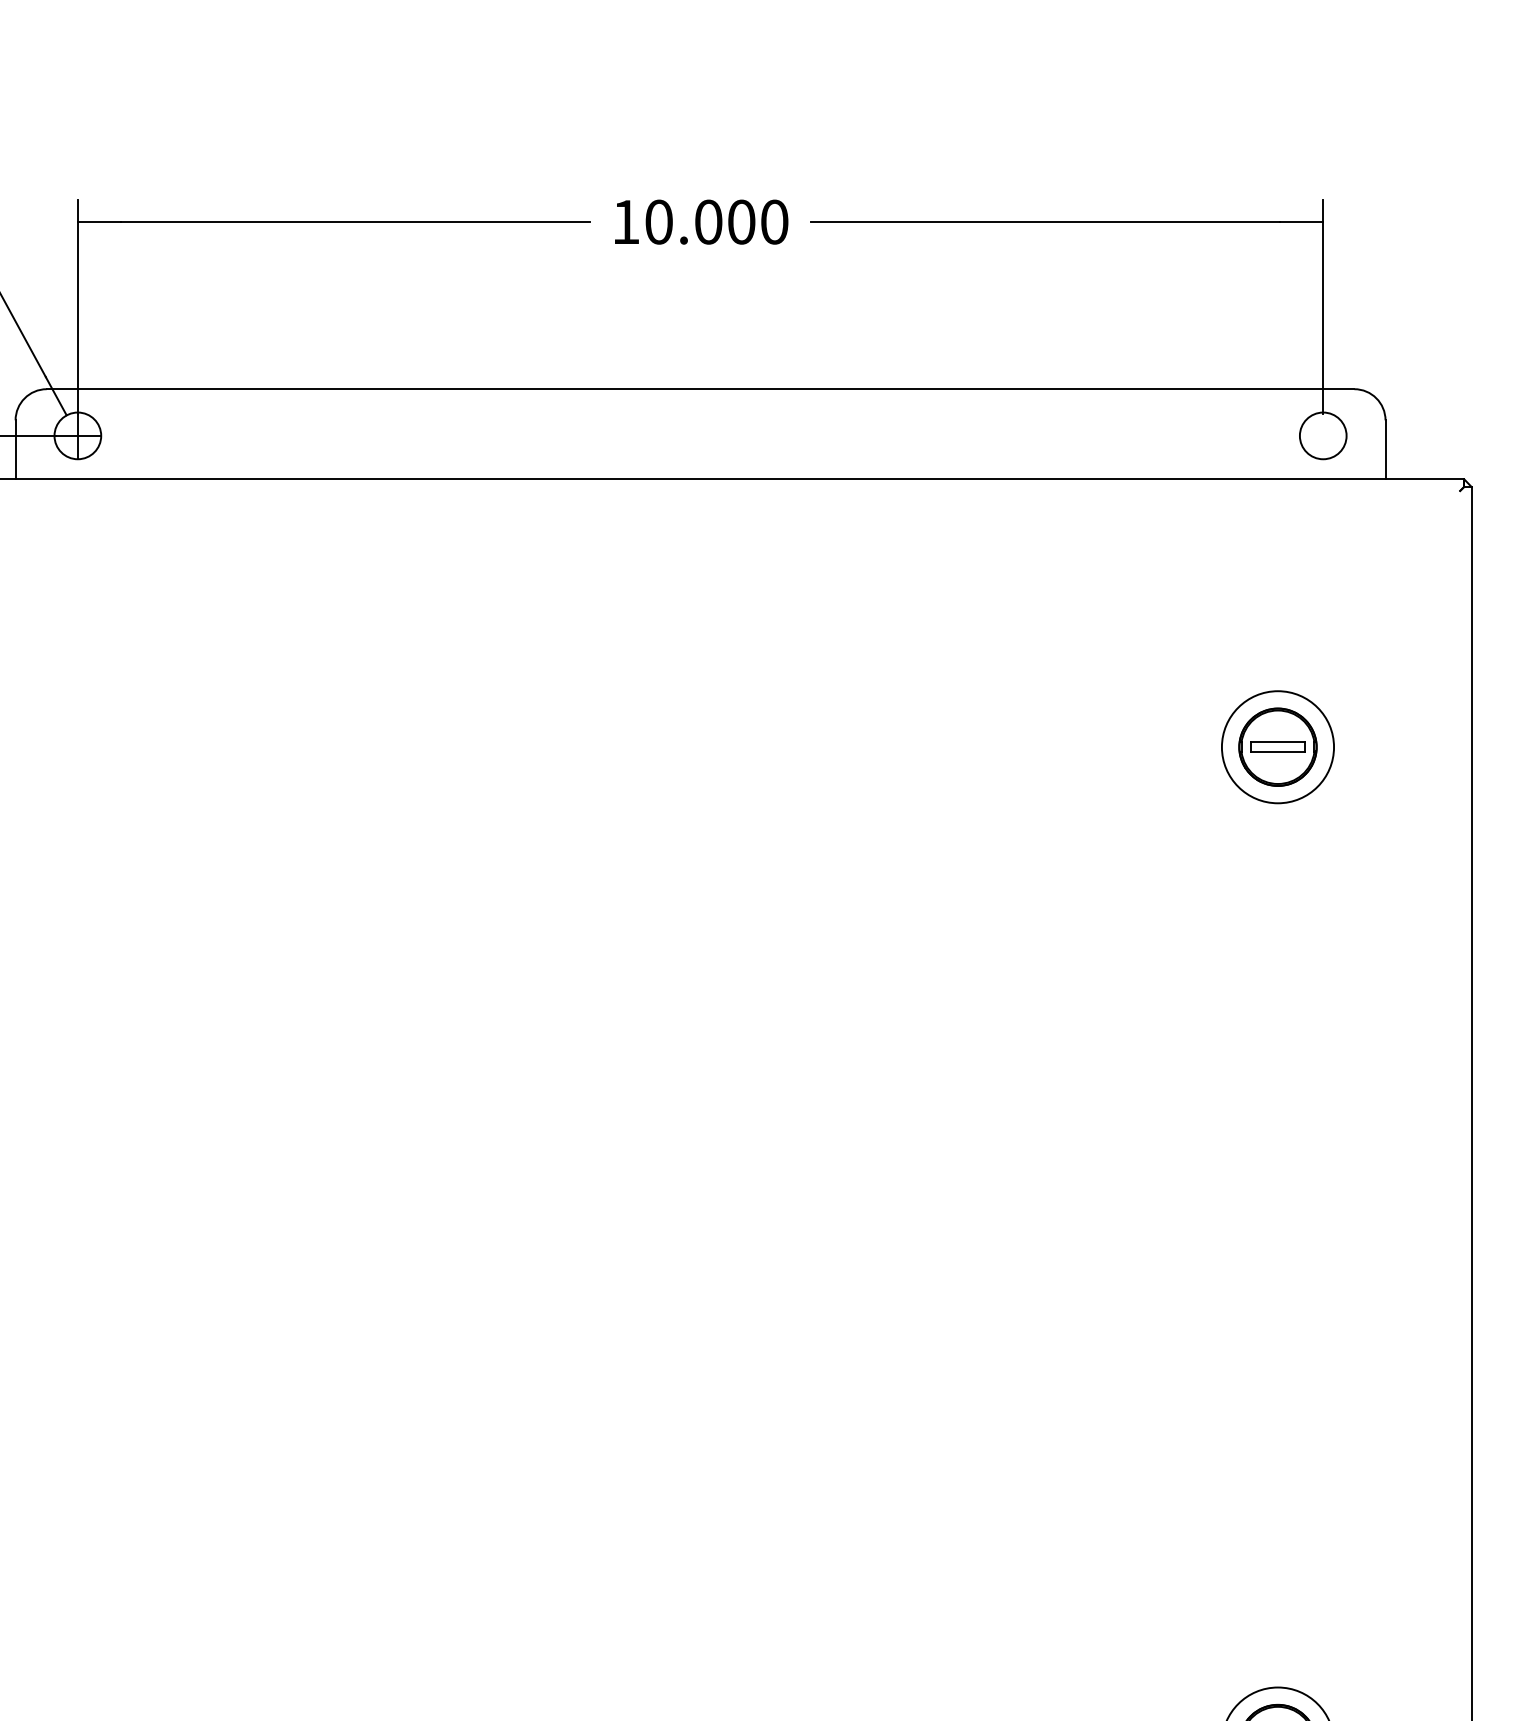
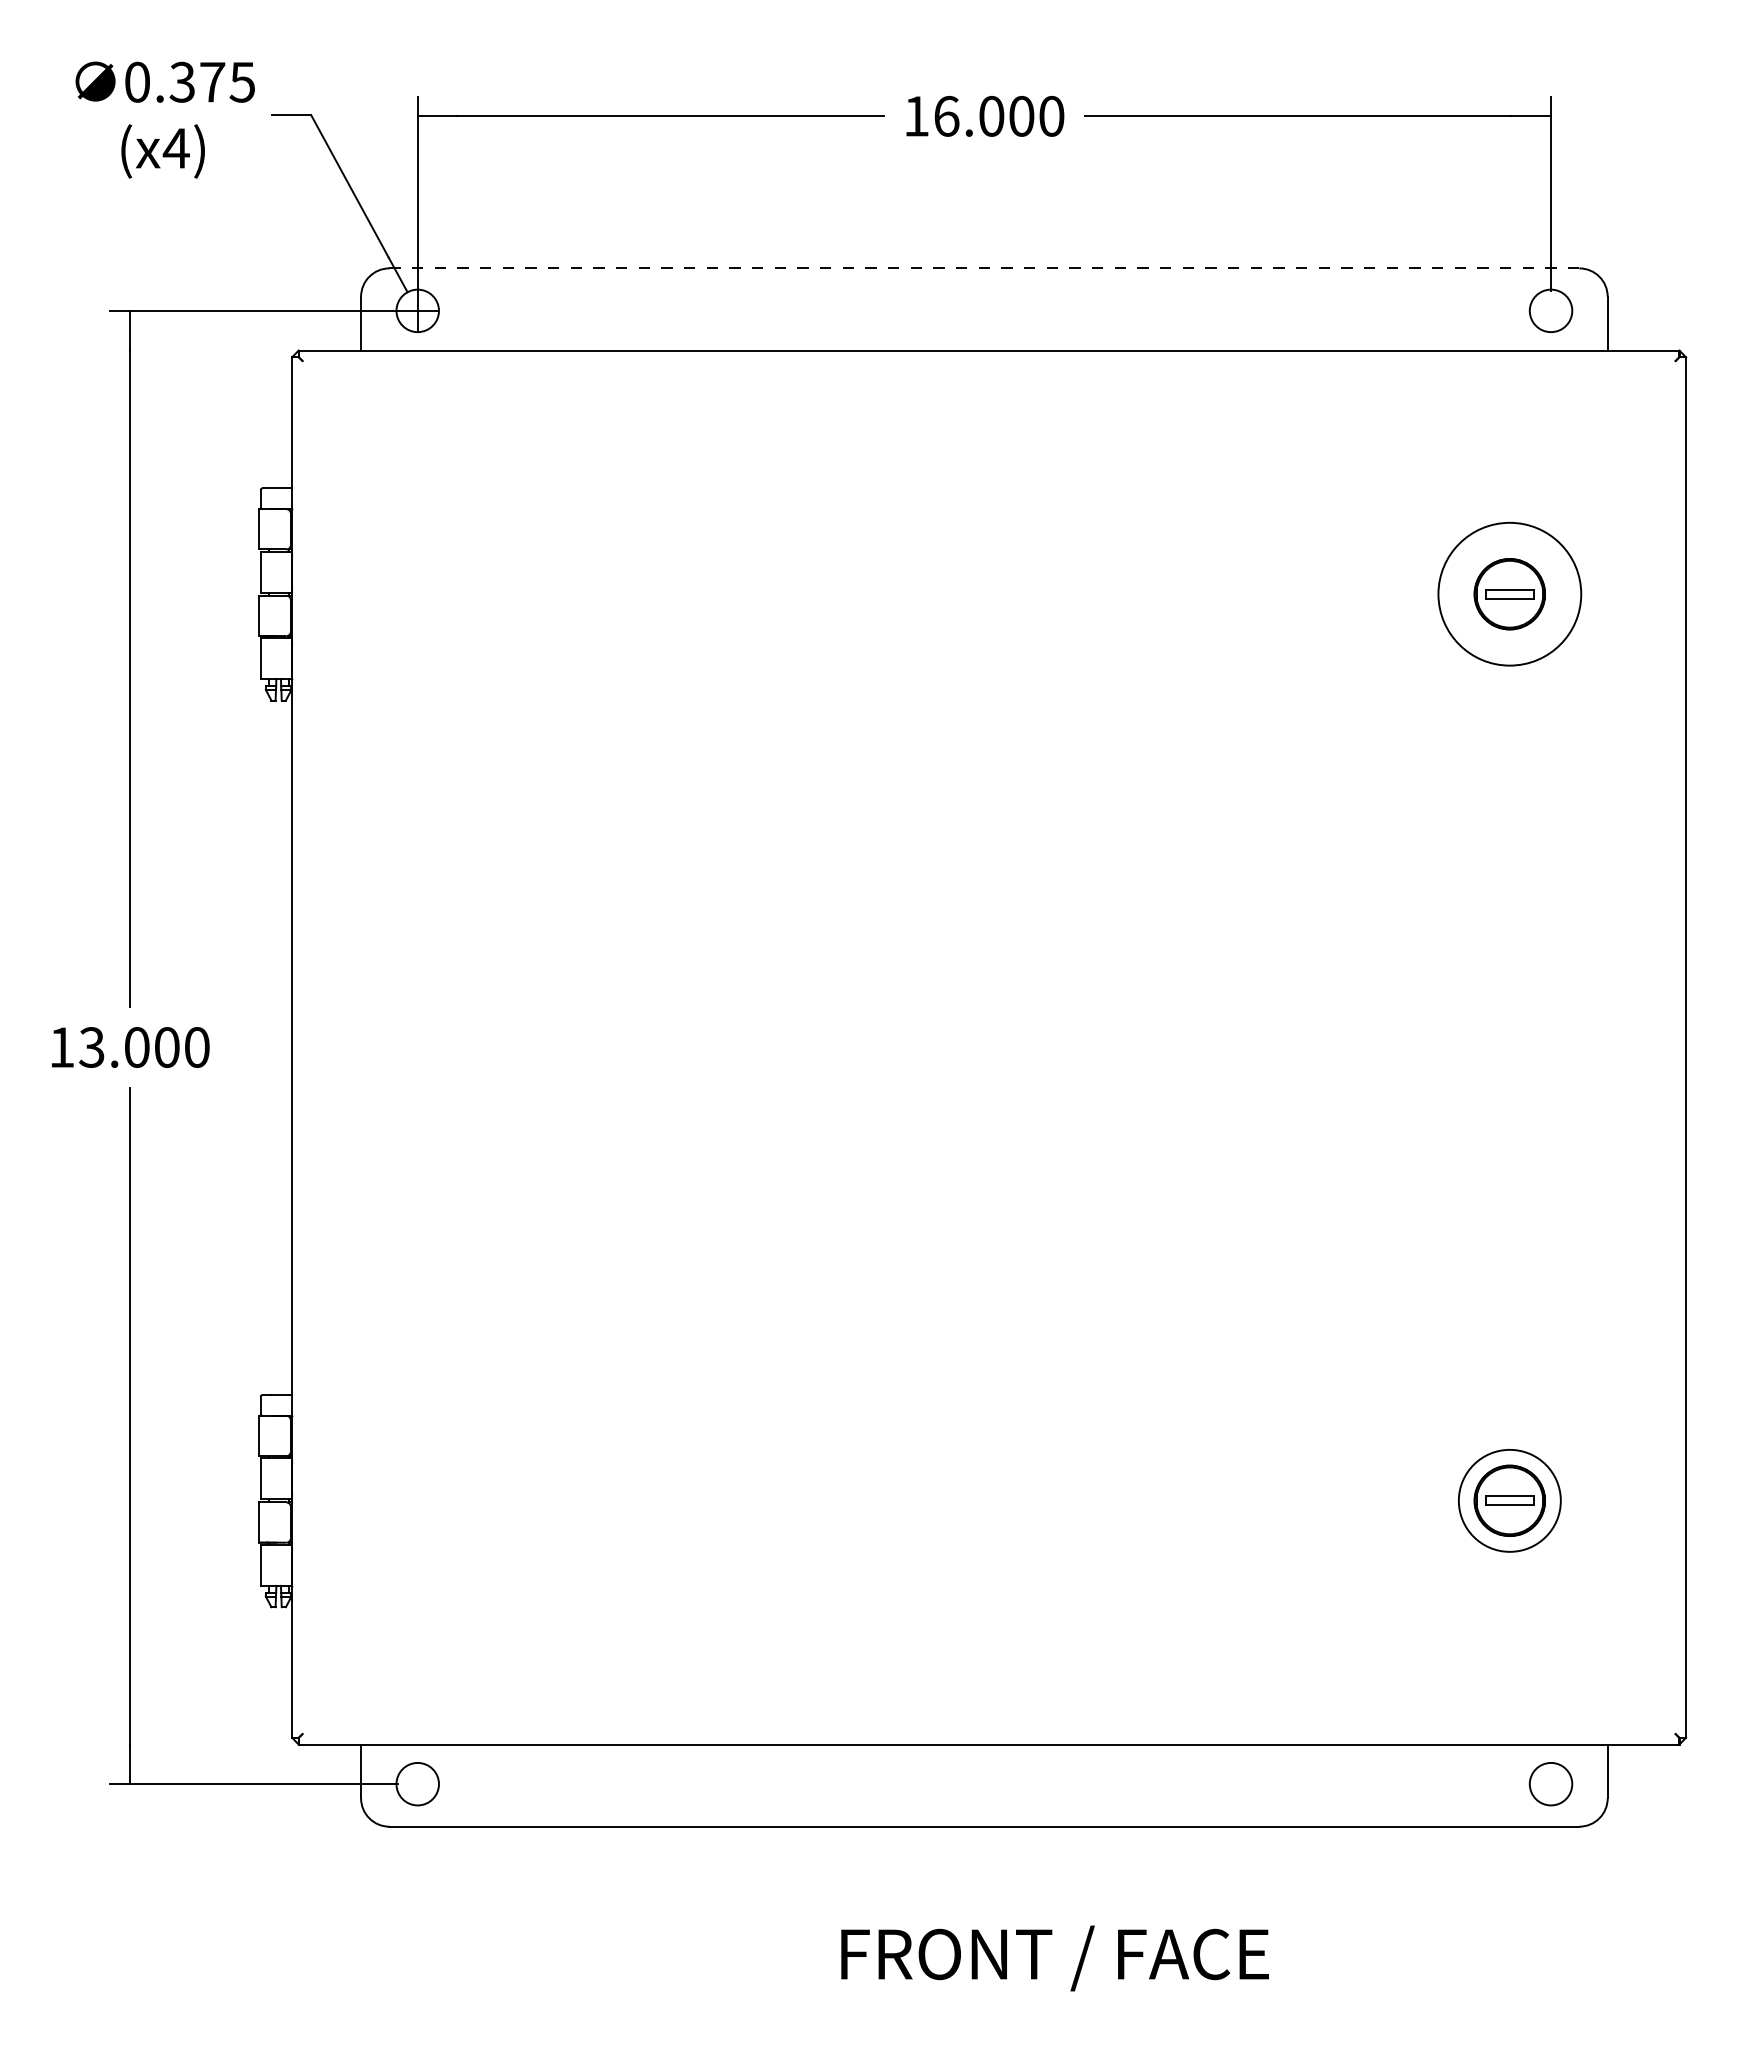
text: (658, 221) -> (946, 115), 10.000 -> 16.000
line: (700, 389) -> (984, 268), solid -> dashed
circle: (1277, 747) -> (1509, 594), size x1.4

